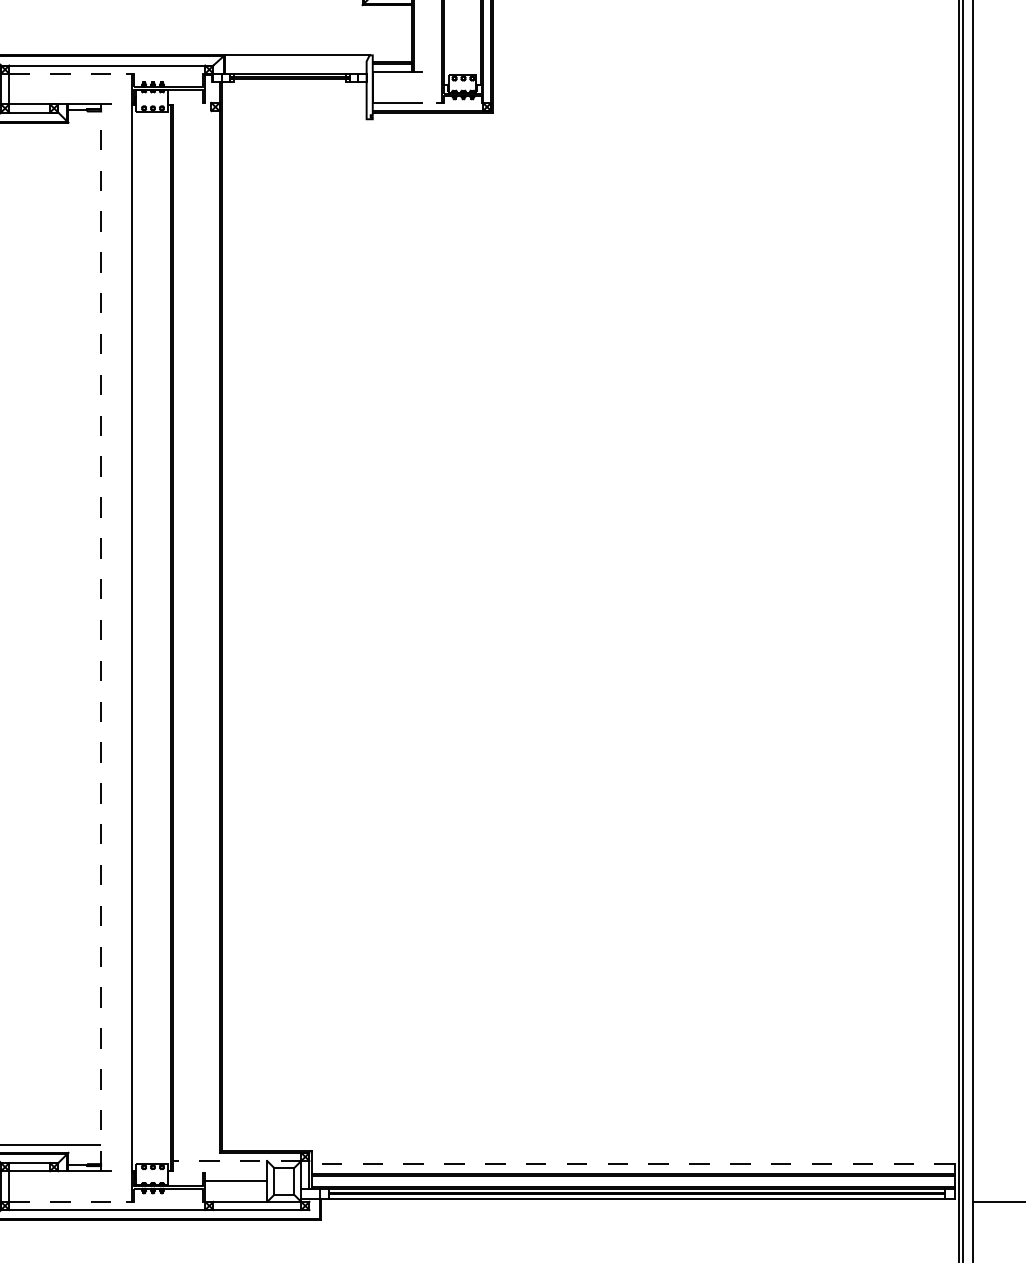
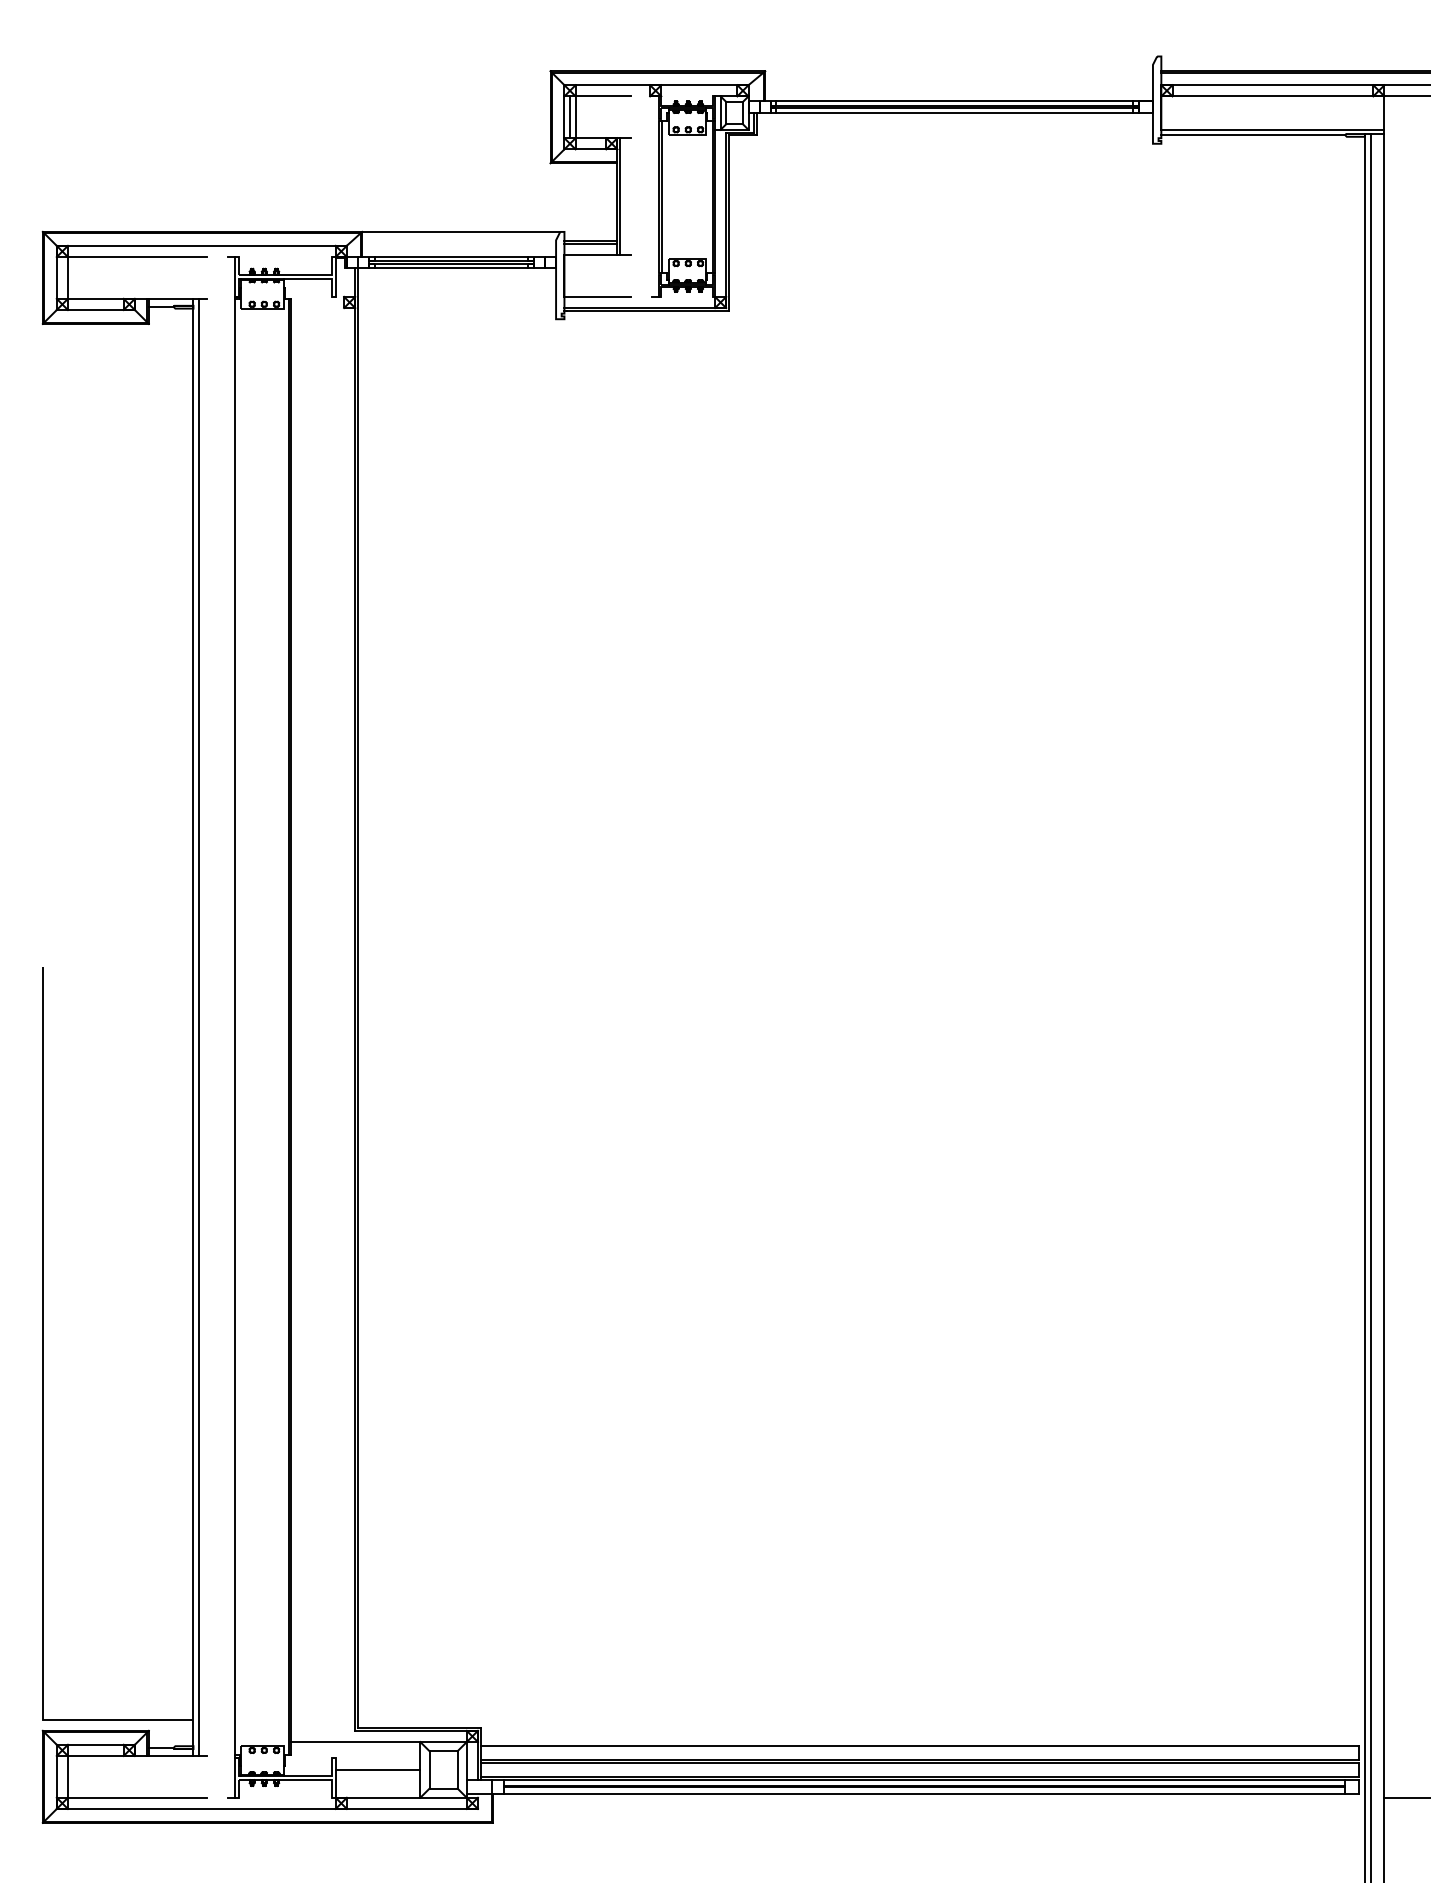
line: (60, 74) -> (137, 257), dashed -> solid
line: (290, 82) -> (451, 268), added
line: (101, 637) -> (193, 1027), dashed -> solid
line: (105, 637) -> (199, 1026), added
line: (236, 1161) -> (378, 1742), dashed -> solid
line: (632, 1164) -> (919, 1746), dashed -> solid
line: (60, 1201) -> (137, 1797), dashed -> solid

